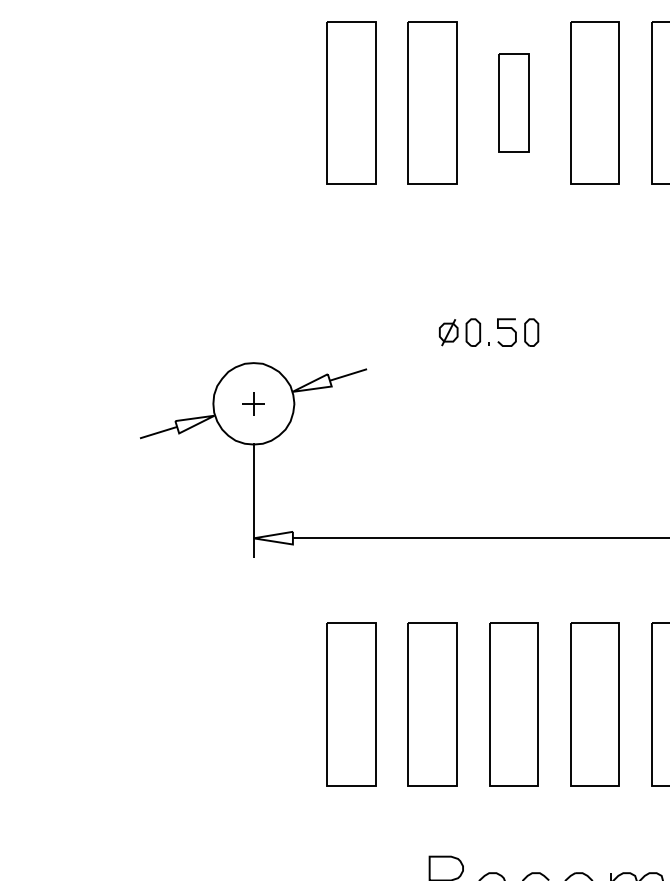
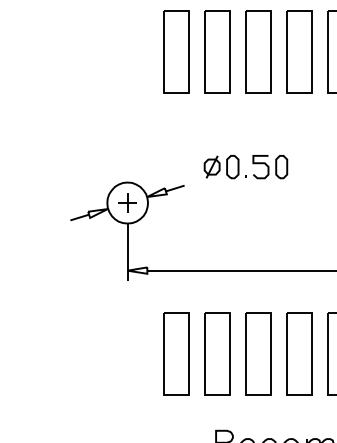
part: (513, 102) -> (258, 51), size x1.67
part: (488, 333) -> (245, 167), size x1.67
part: (253, 402) -> (127, 202), size x1.67

